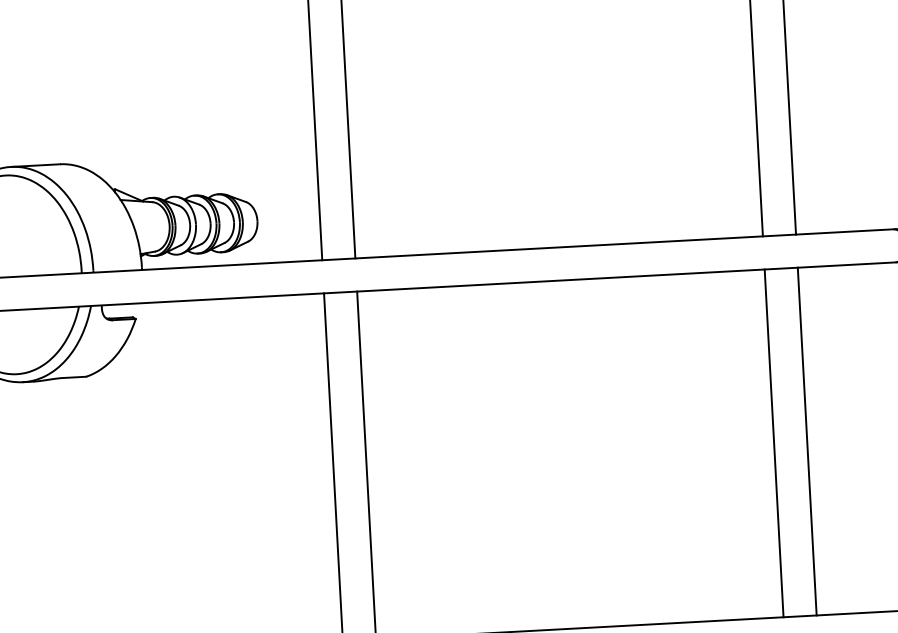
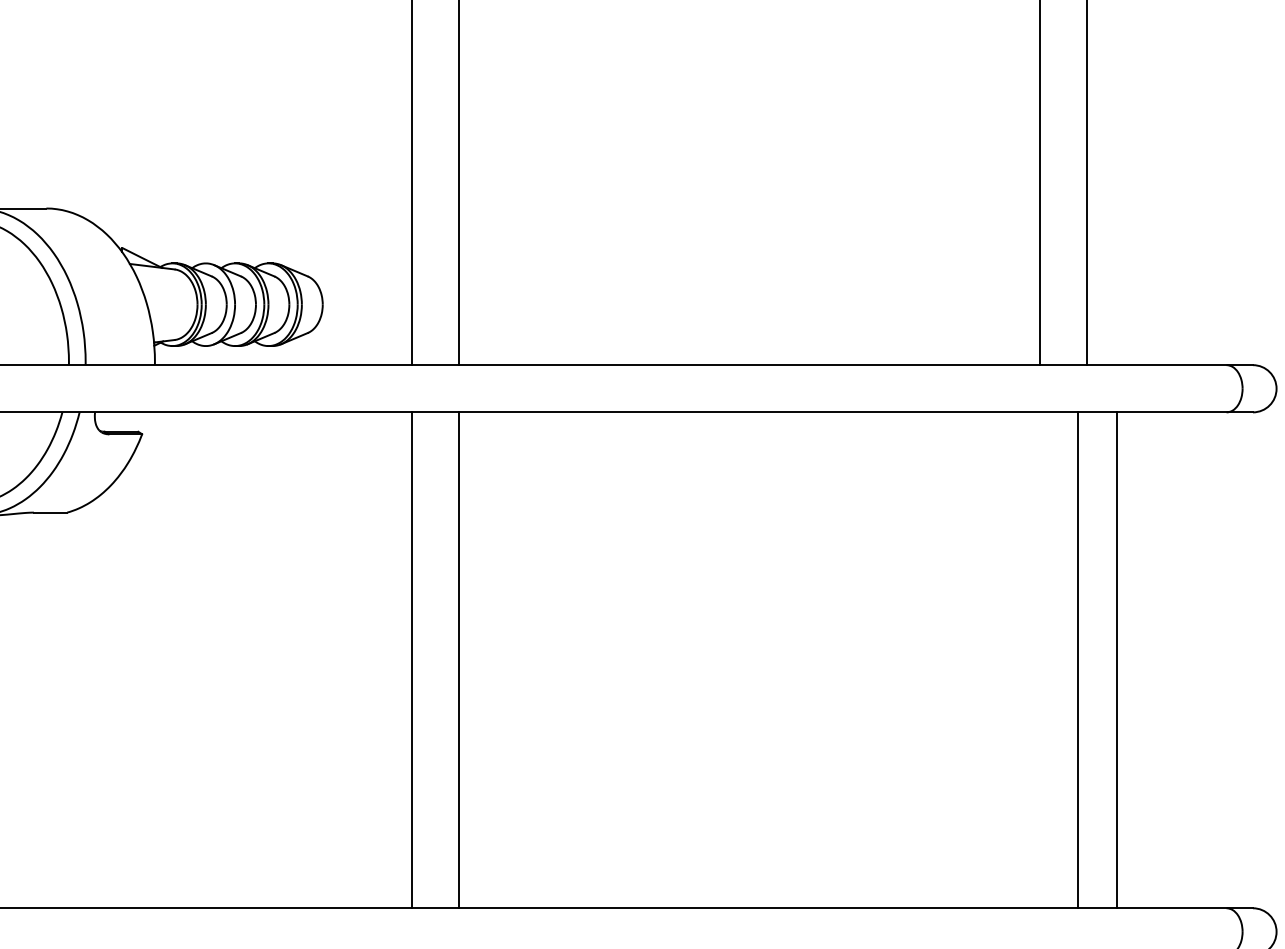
line: (807, 441) -> (1117, 660), moved
line: (774, 443) -> (1078, 660), moved

